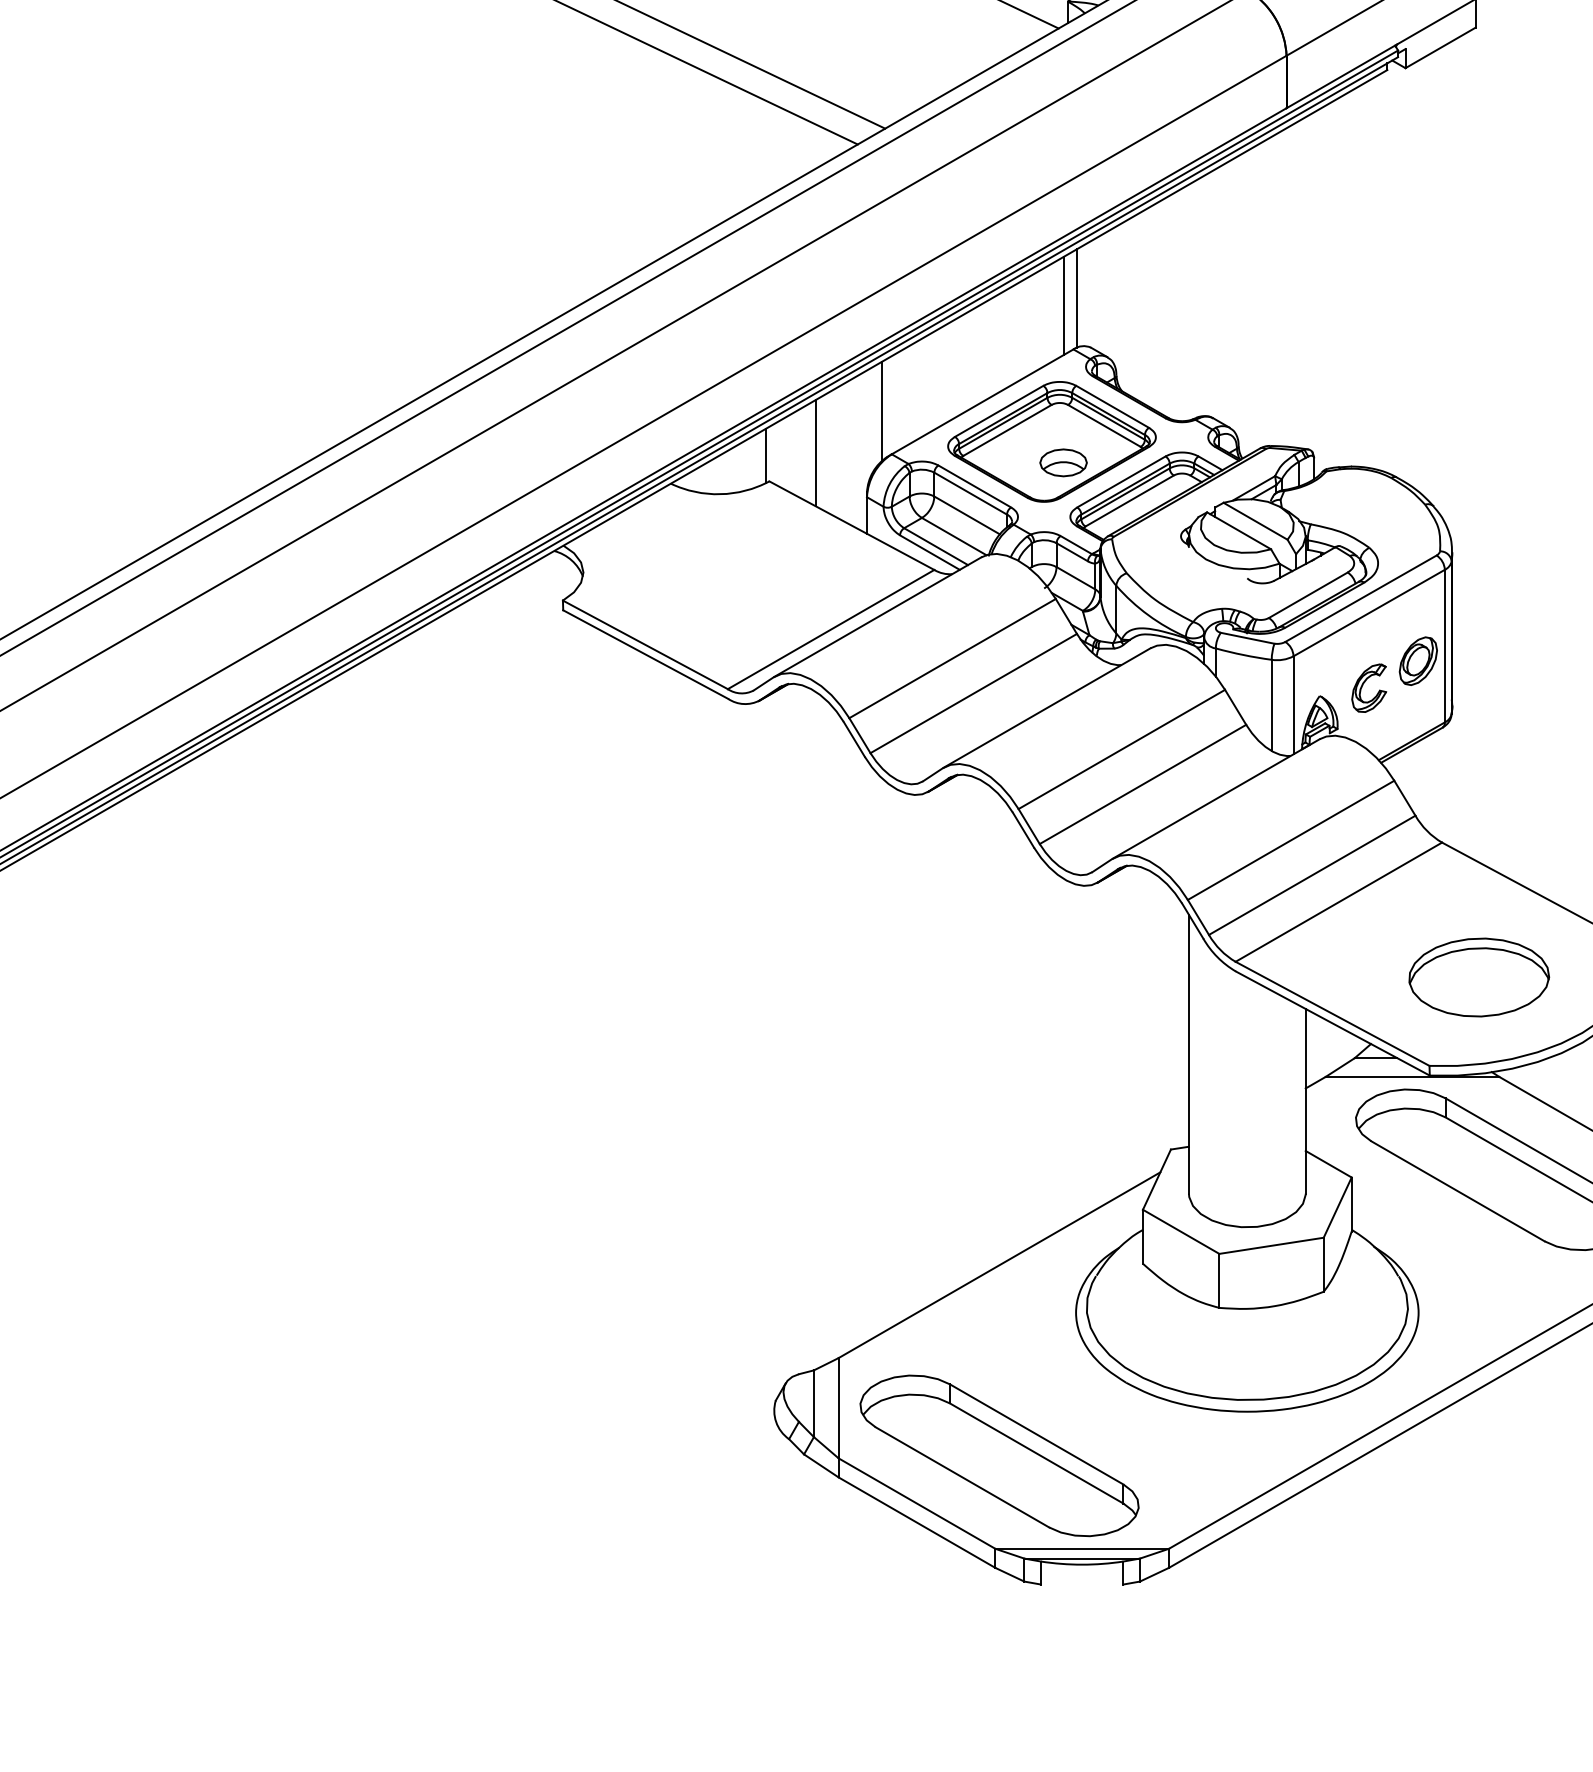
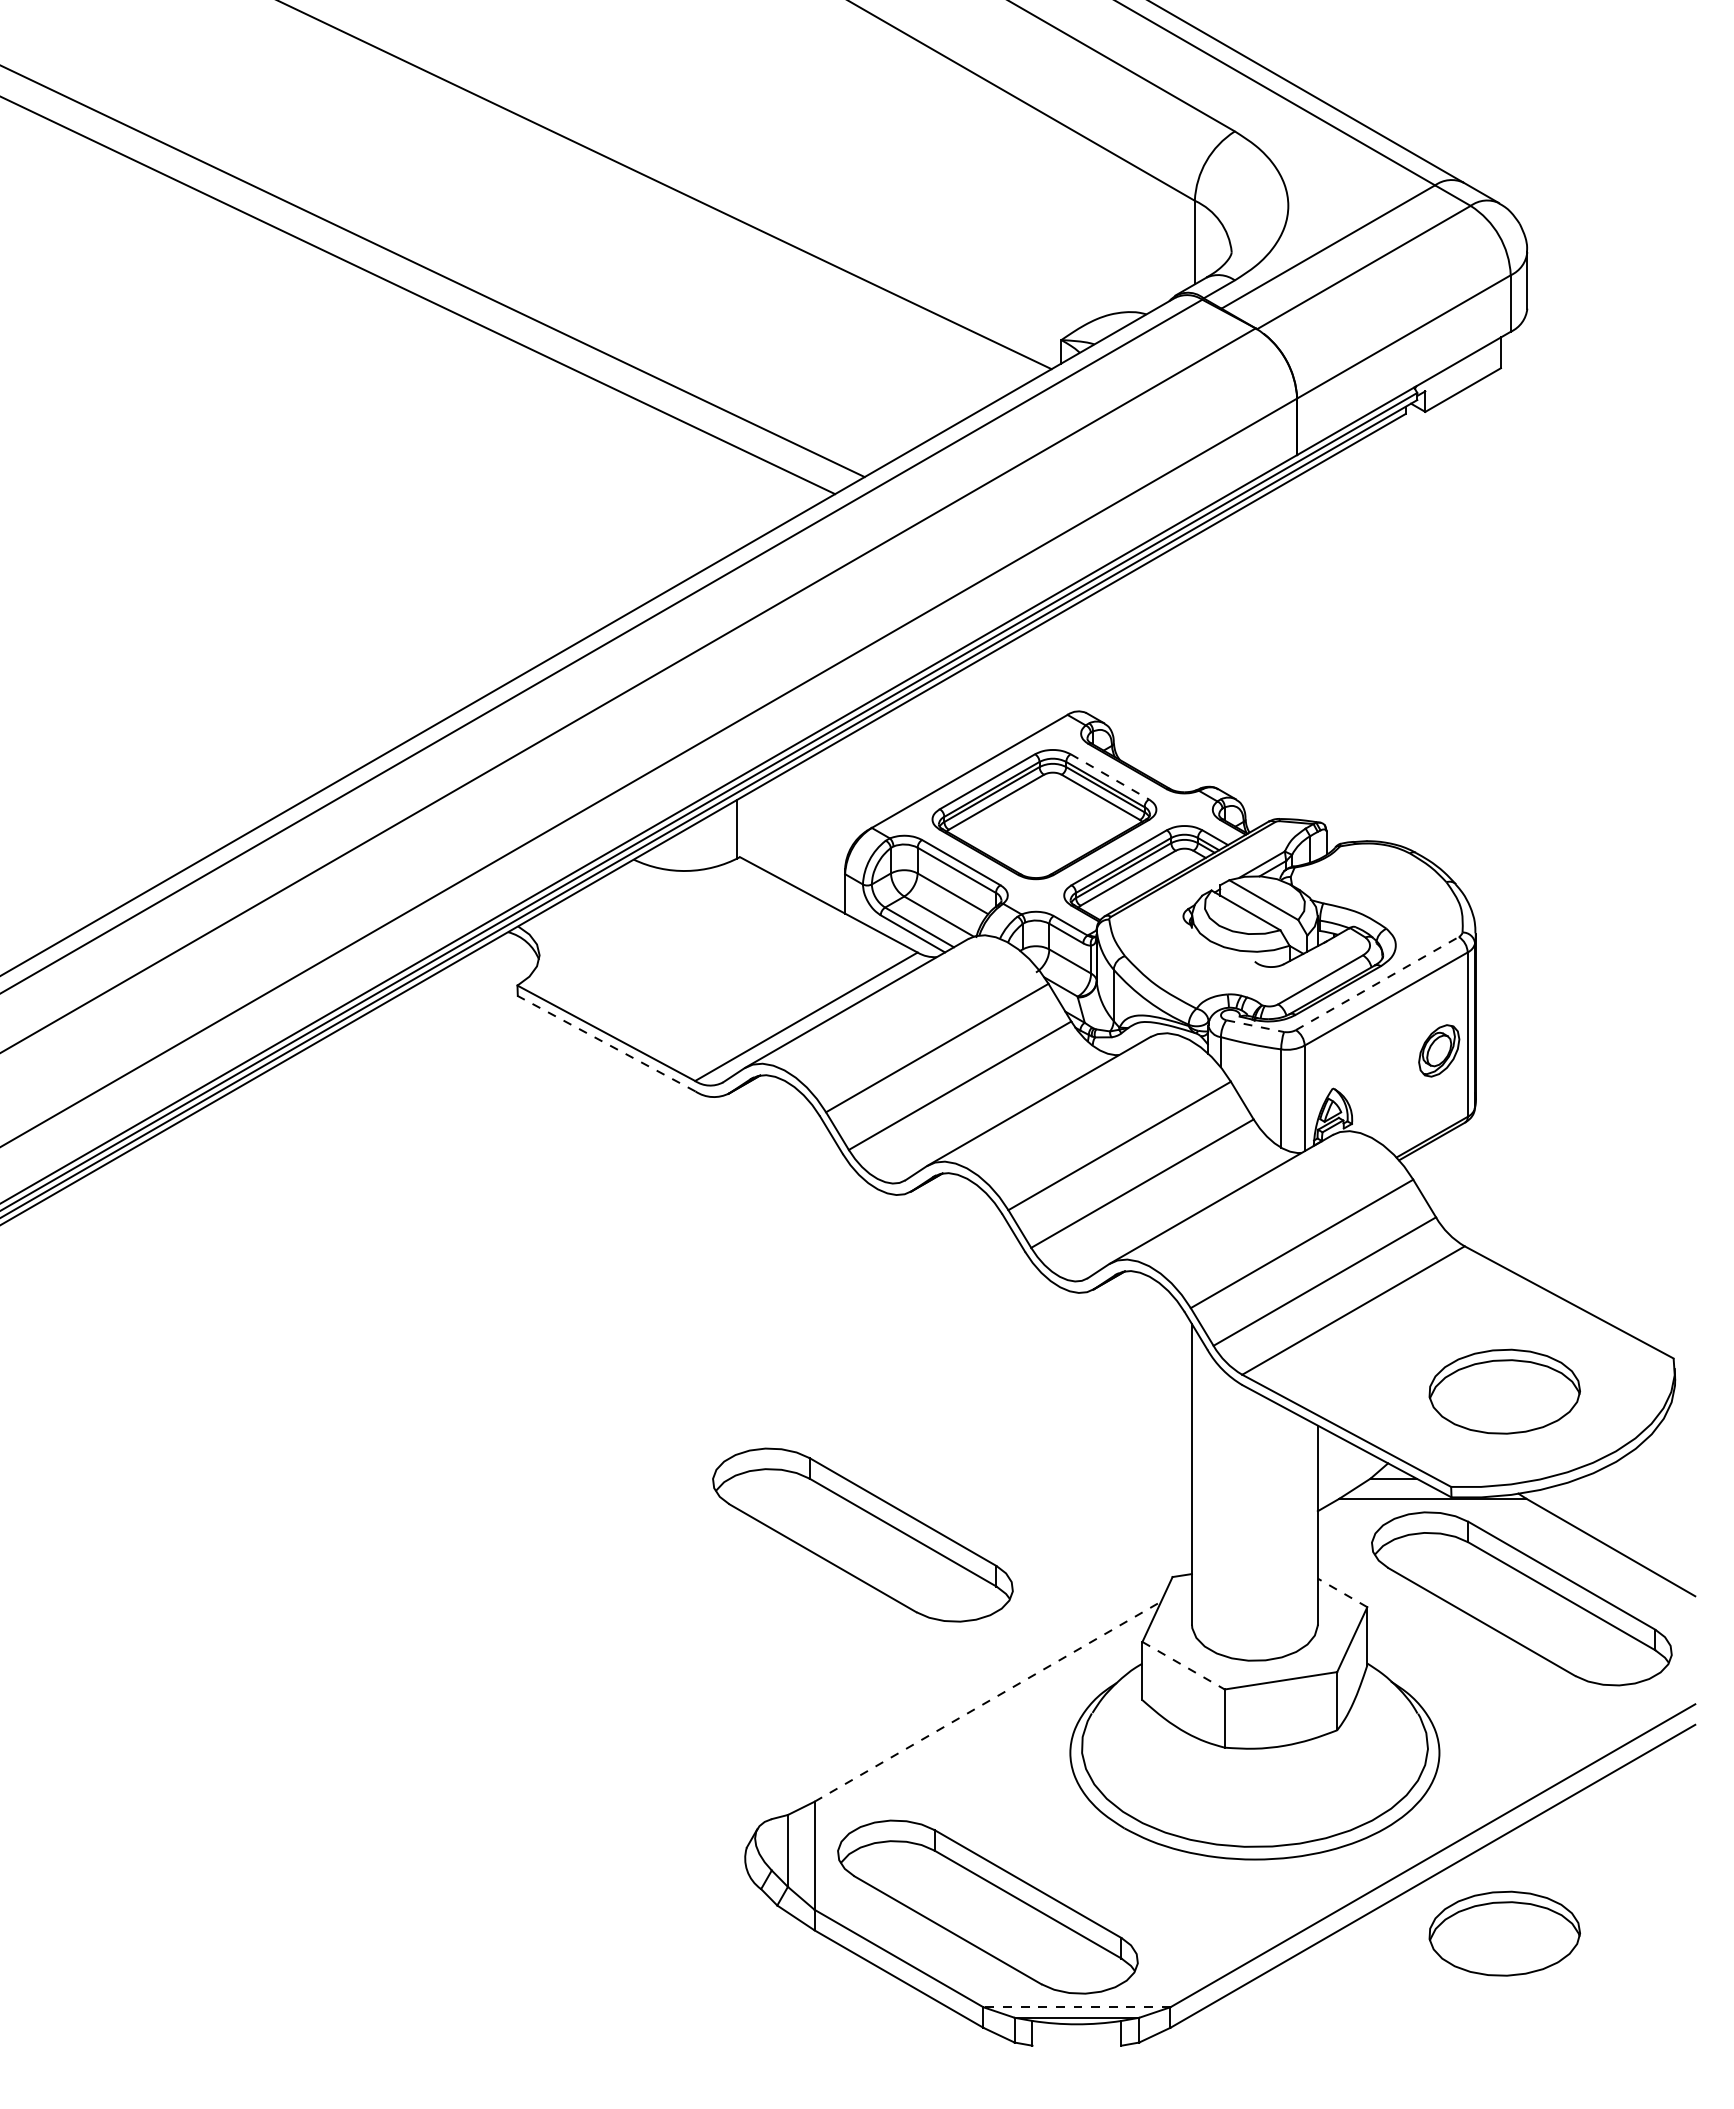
line: (1077, 297) -> (1071, 659), removed
line: (1063, 306) -> (1056, 668), removed
line: (1113, 407) -> (1110, 777), solid -> dashed
line: (882, 411) -> (861, 781), removed
line: (815, 452) -> (789, 826), removed
part: (1063, 462) -> (1056, 836), removed
line: (1361, 598) -> (1377, 983), solid -> dashed
line: (1247, 638) -> (1255, 1026), solid -> dashed
line: (645, 654) -> (606, 1043), solid -> dashed
part: (1364, 683) -> (1381, 1074), removed
part: (883, 1110) -> (862, 1534), added
line: (1328, 1163) -> (1342, 1592), solid -> dashed
line: (1181, 1231) -> (1183, 1665), solid -> dashed
line: (1000, 1265) -> (988, 1701), solid -> dashed
part: (1478, 1480) -> (1504, 1933), added
line: (1081, 1549) -> (1076, 2007), solid -> dashed

